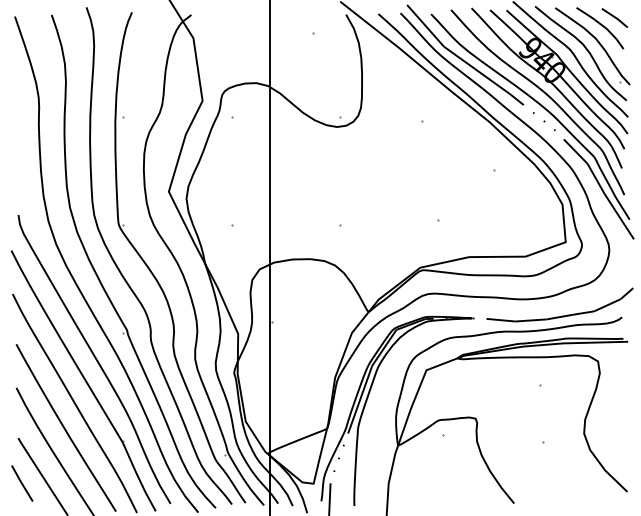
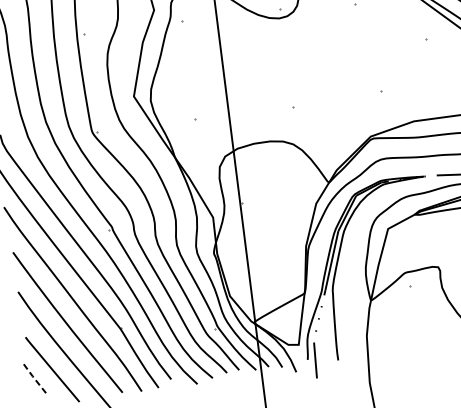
line: (21, 483) -> (33, 378), solid -> dashed

